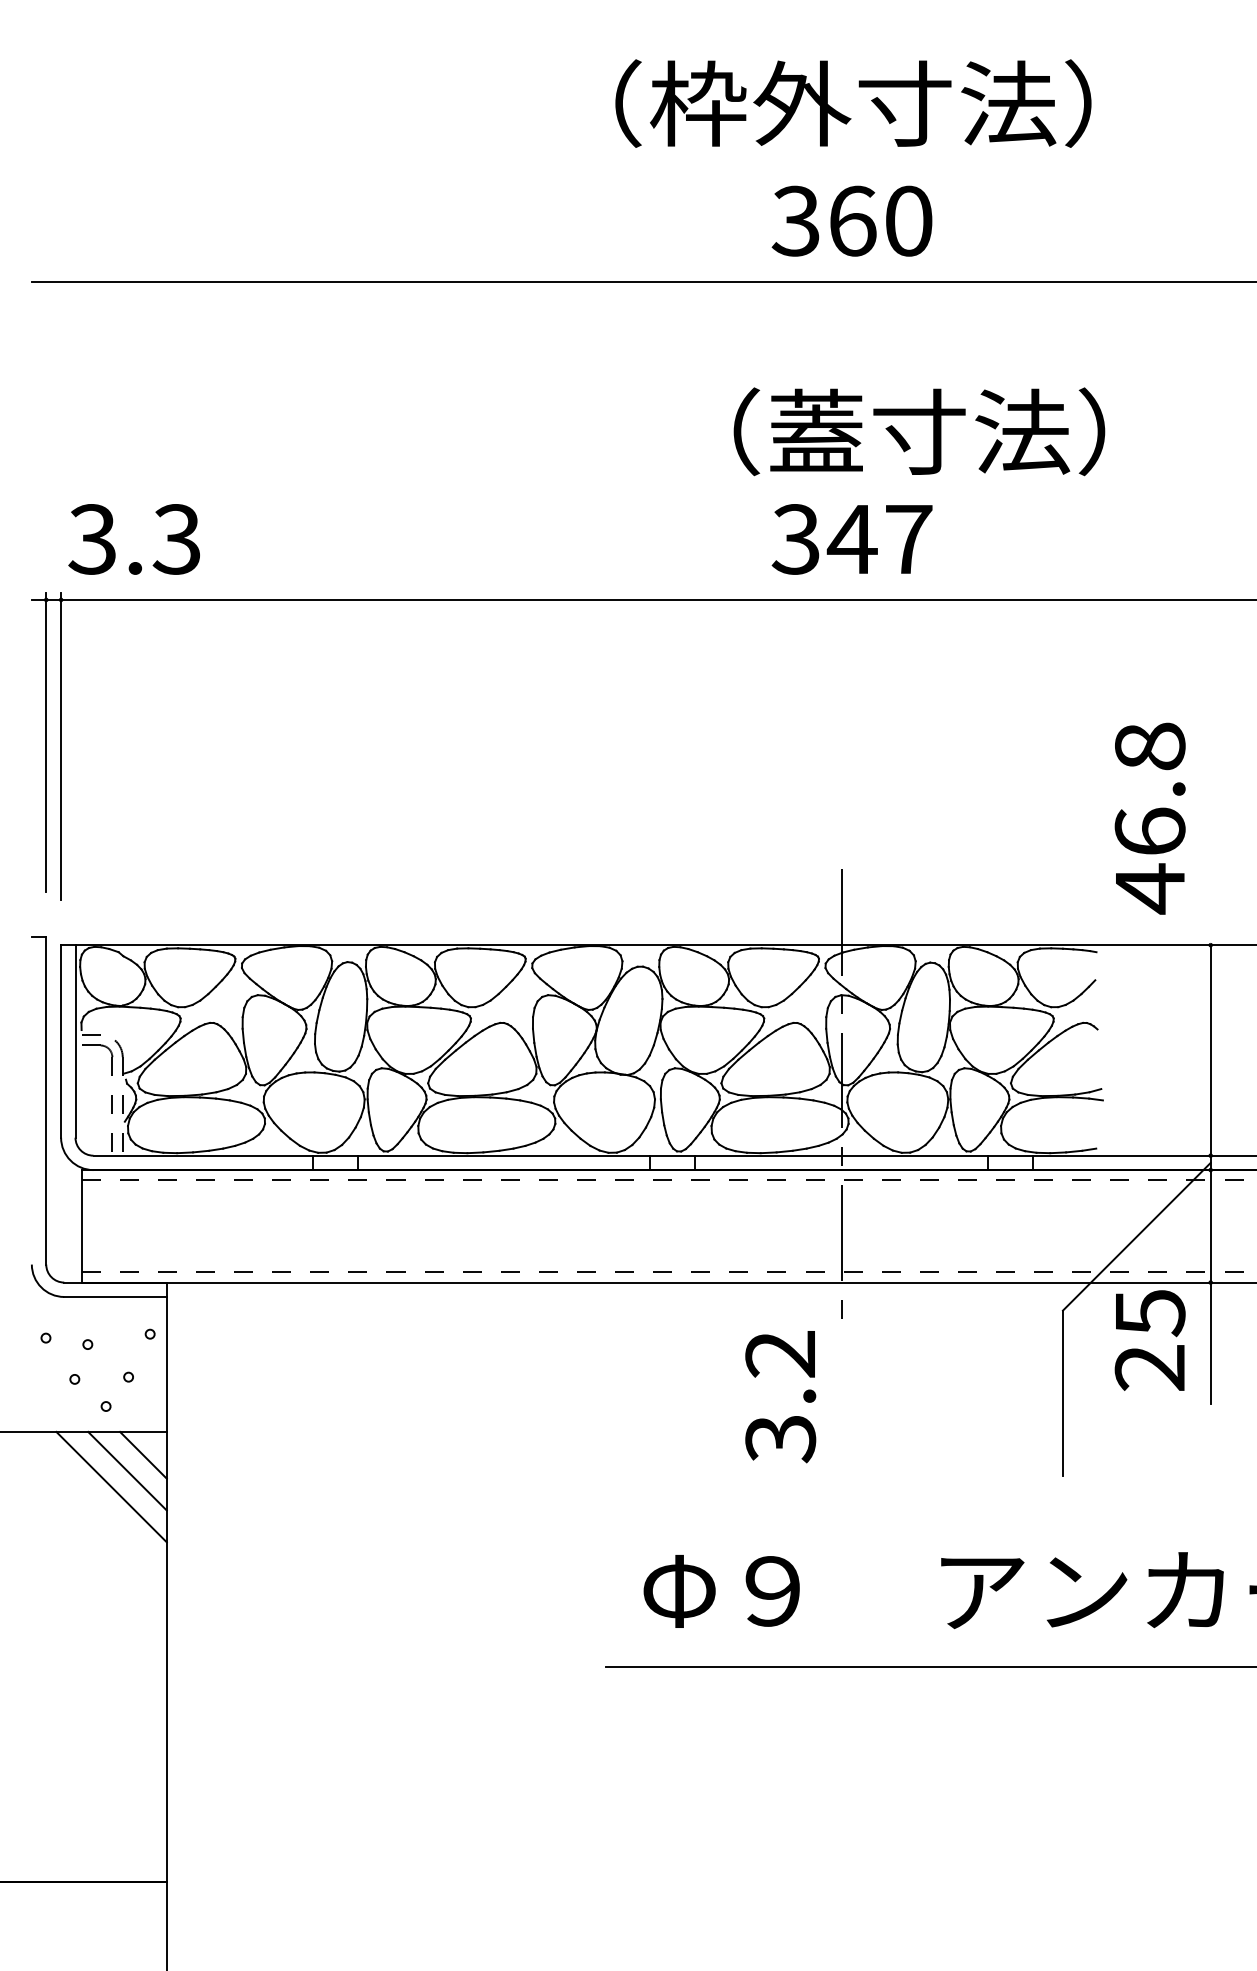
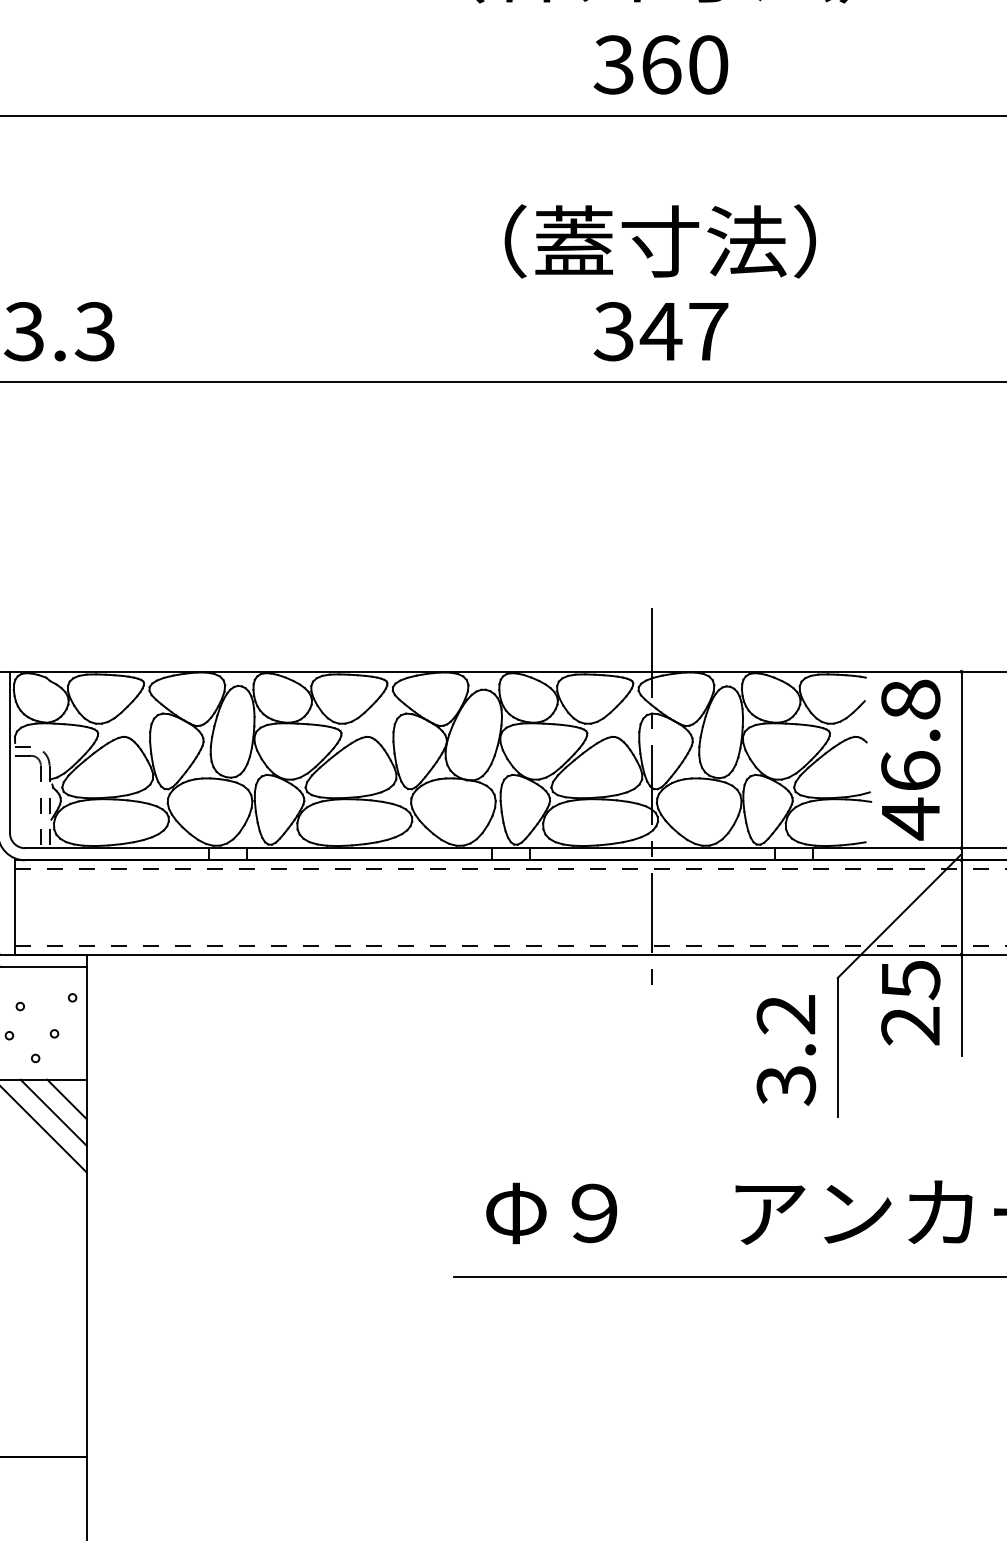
text: (919, 431) -> (660, 241), moved
text: (1149, 818) -> (910, 760), moved
text: (780, 1397) -> (786, 1050), moved

